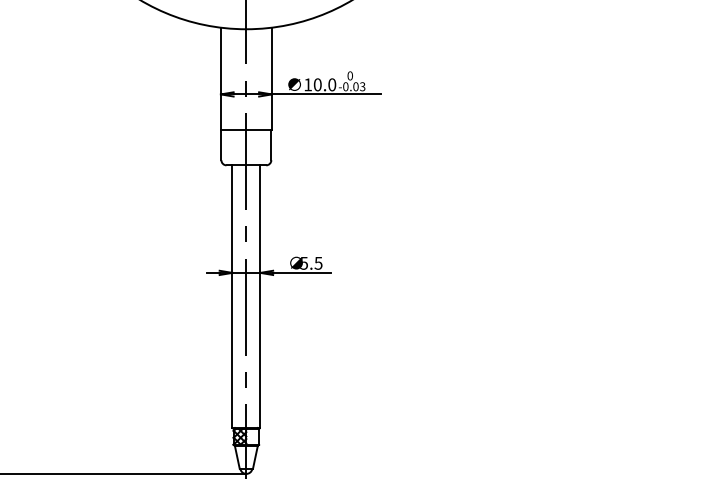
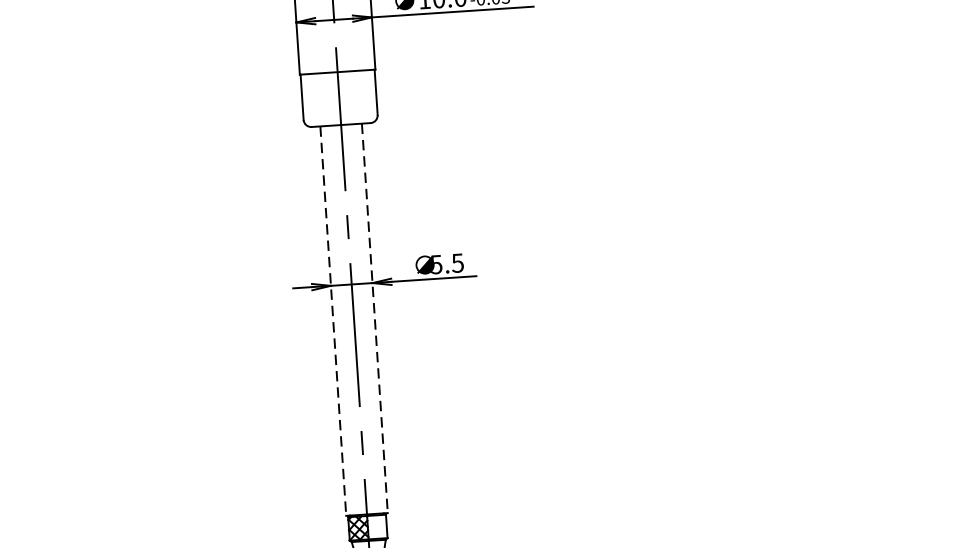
line: (232, 297) -> (333, 322), solid -> dashed
line: (260, 297) -> (375, 319), solid -> dashed

